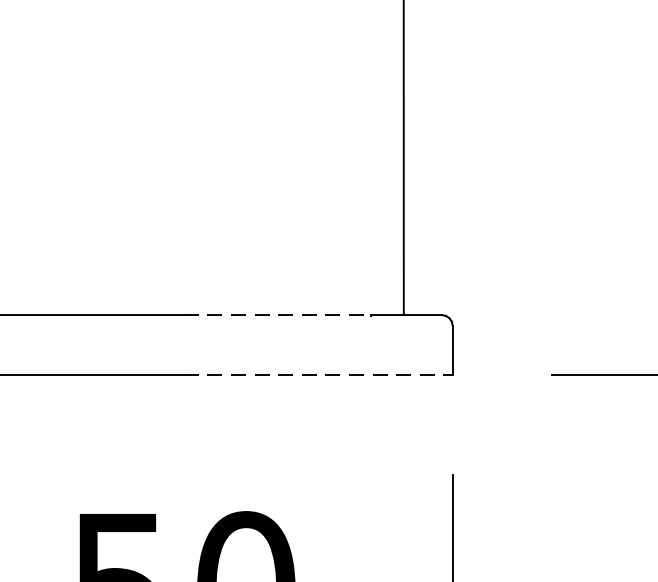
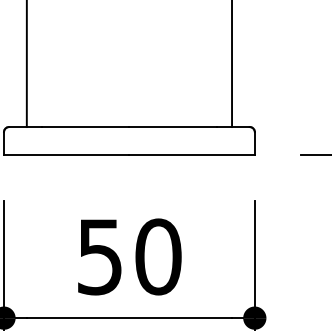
line: (278, 316) -> (173, 127), dashed -> solid
line: (319, 373) -> (192, 154), dashed -> solid

